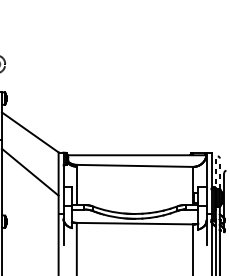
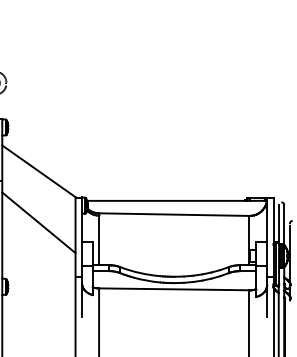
line: (215, 173) -> (278, 224), dashed -> solid
line: (220, 173) -> (284, 224), dashed -> solid

